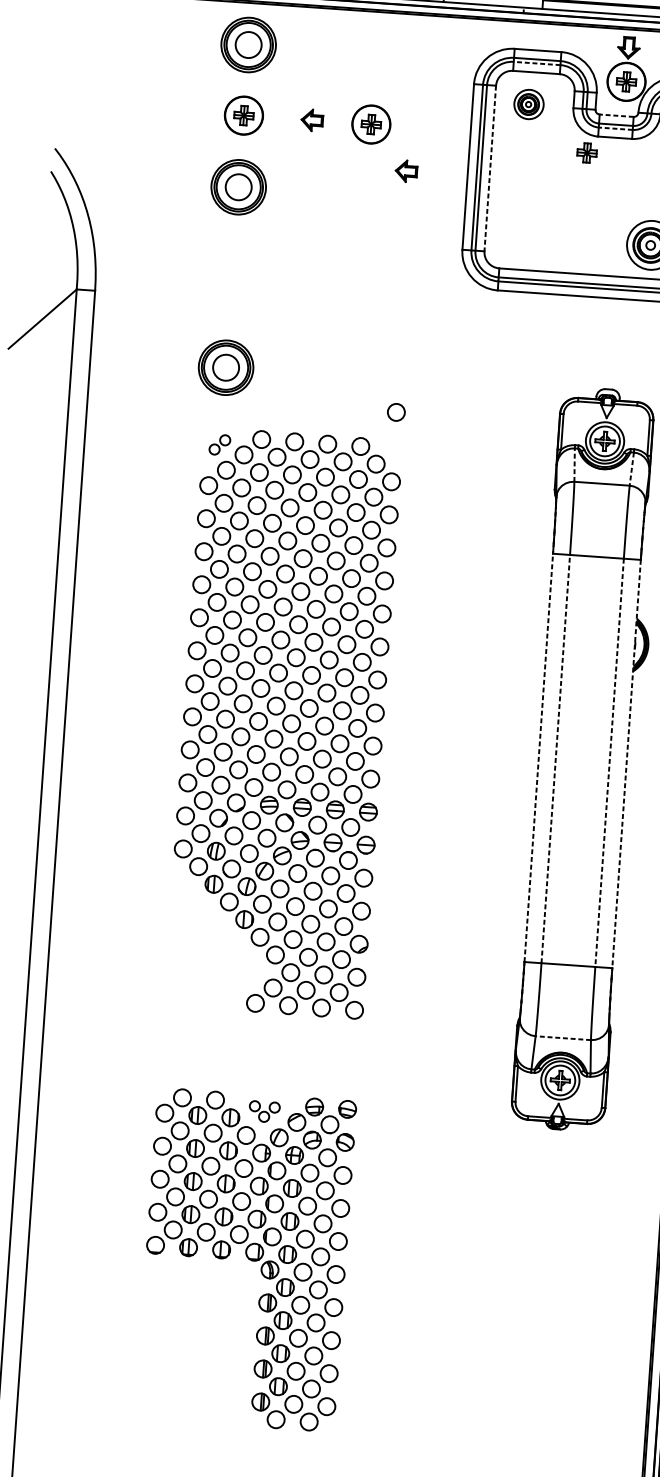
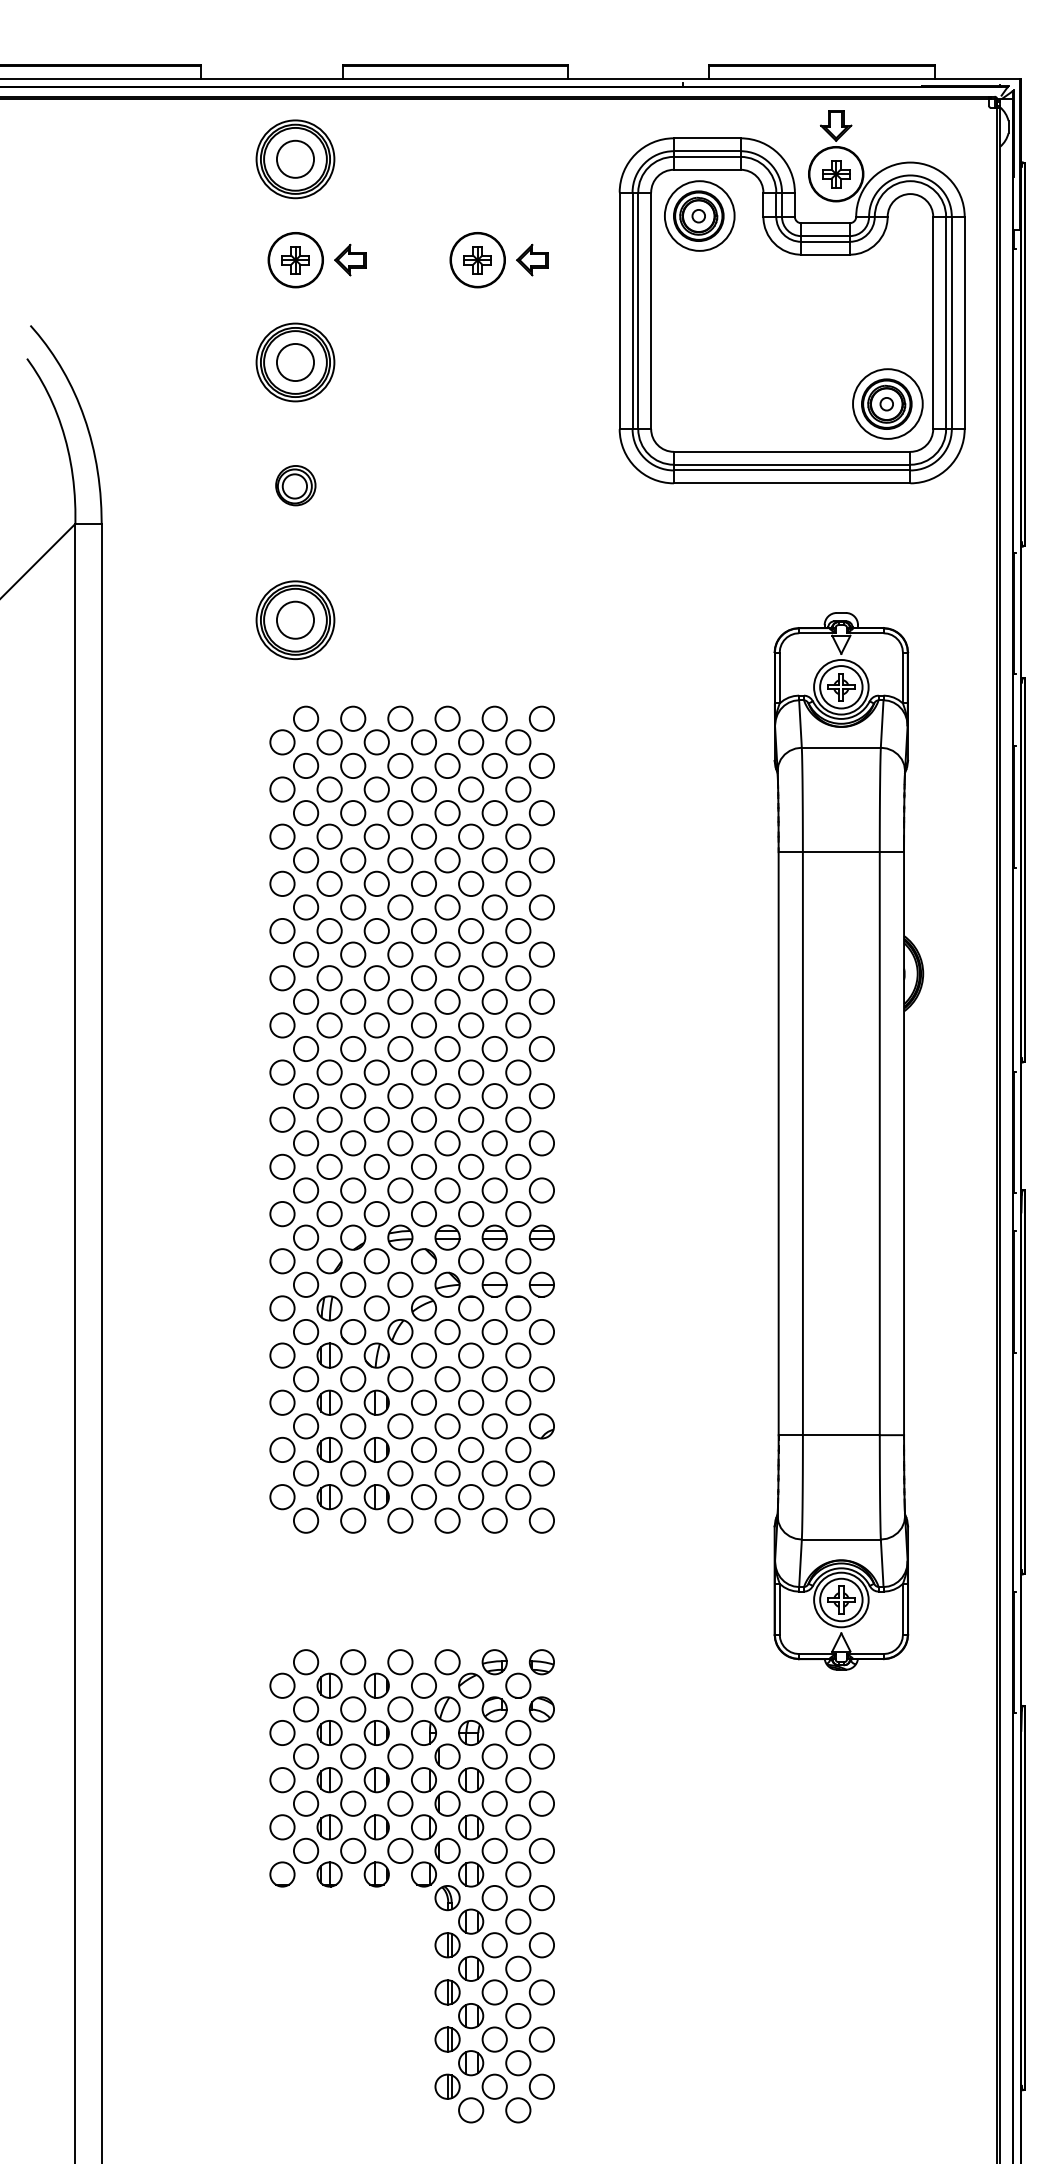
line: (536, 63) -> (706, 156), dashed -> solid
part: (528, 104) -> (699, 215), size x1.67
line: (616, 115) -> (825, 223), dashed -> solid
part: (312, 119) -> (350, 259), moved
line: (615, 128) -> (825, 241), dashed -> solid
part: (587, 153) -> (787, 279), removed
line: (490, 169) -> (651, 311), dashed -> solid
part: (406, 170) -> (532, 259), moved
part: (232, 273) -> (295, 485), added
circle: (396, 412) -> (541, 718), moved
part: (220, 444) -> (294, 730), size x1.67
line: (574, 464) -> (800, 723), dashed -> solid
line: (632, 468) -> (882, 723), dashed -> solid
line: (538, 756) -> (778, 1141), dashed -> solid
line: (555, 758) -> (802, 1143), dashed -> solid
line: (609, 762) -> (879, 1143), dashed -> solid
line: (626, 766) -> (904, 1146), dashed -> solid
part: (218, 942) -> (341, 1437), added
line: (562, 1038) -> (840, 1539), dashed -> solid
part: (264, 1111) -> (423, 1673), size x1.67

